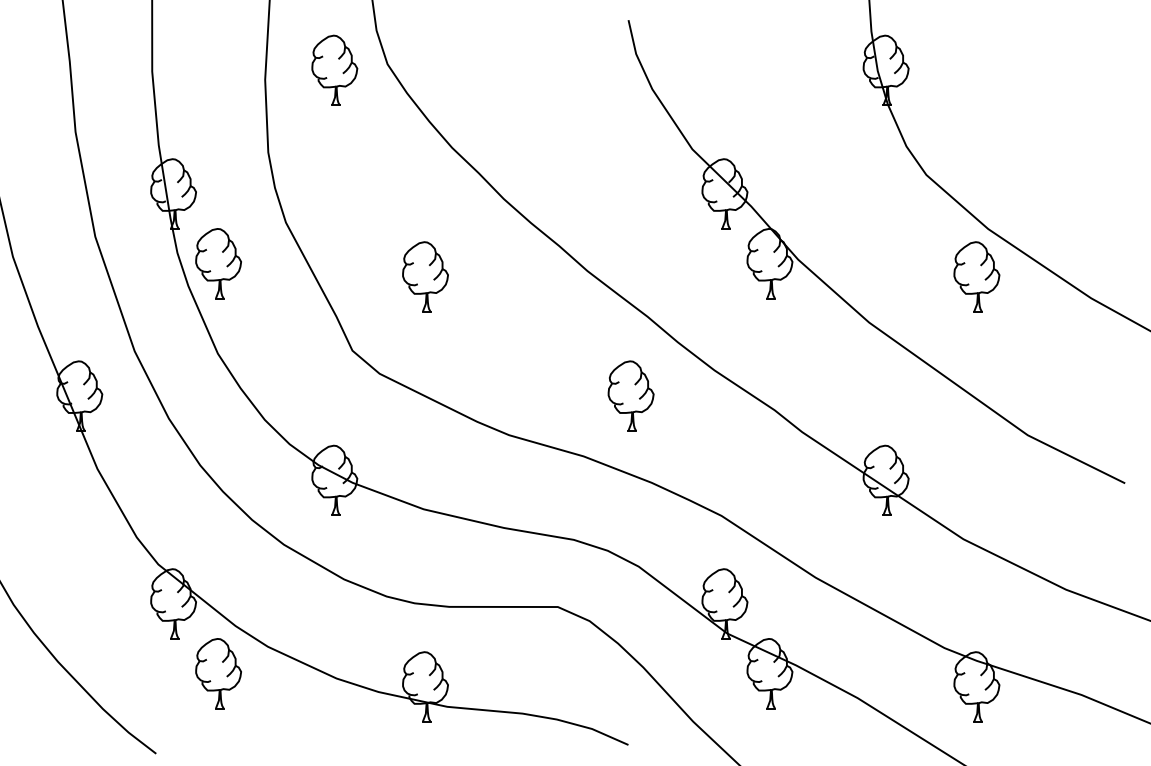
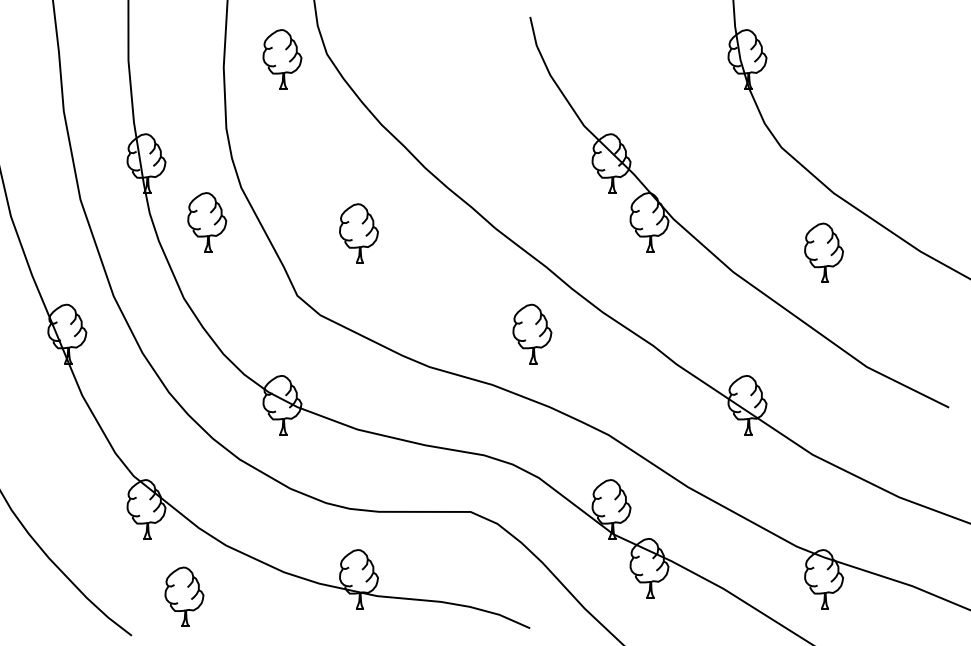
part: (218, 263) -> (207, 222), moved
part: (976, 276) -> (823, 252), moved
part: (218, 673) -> (184, 596), moved

